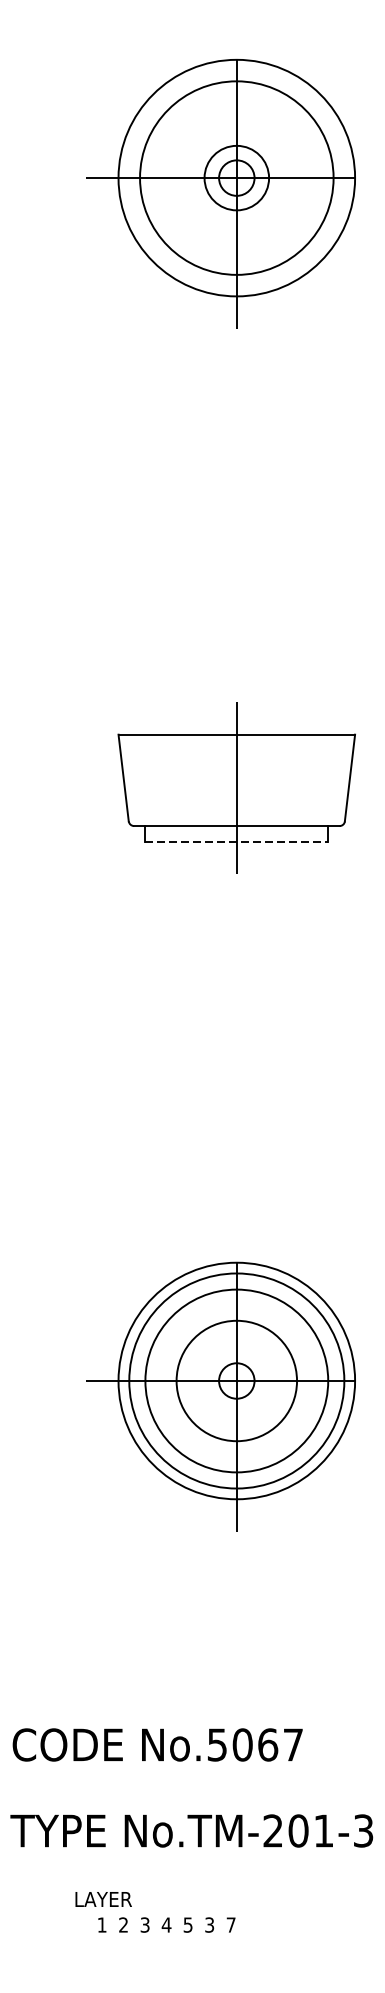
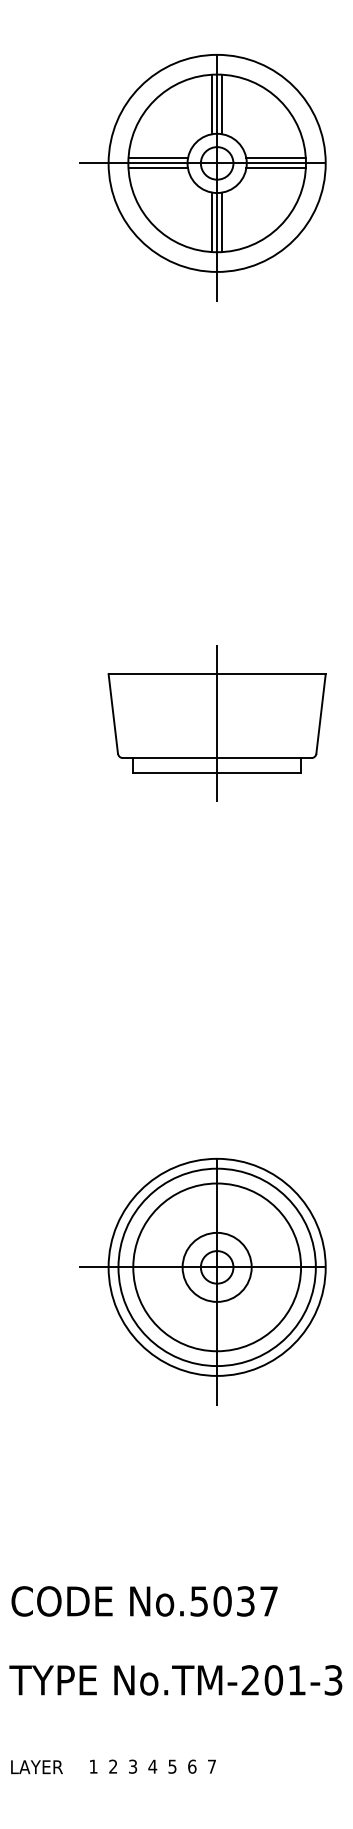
line: (231, 113) -> (212, 104), added
line: (242, 113) -> (222, 104), added
line: (171, 172) -> (157, 158), added
line: (300, 172) -> (275, 158), added
line: (171, 183) -> (157, 168), added
line: (300, 183) -> (275, 168), added
line: (231, 242) -> (212, 222), added
line: (242, 242) -> (222, 222), added
line: (237, 841) -> (217, 772), dashed -> solid
circle: (236, 1380) -> (216, 1266), size x0.62
text: (267, 1745) -> (245, 1601), No.5067 -> No.5037
text: (103, 1899) -> (36, 1767), moved
text: (209, 1924) -> (192, 1766), 3 -> 6

